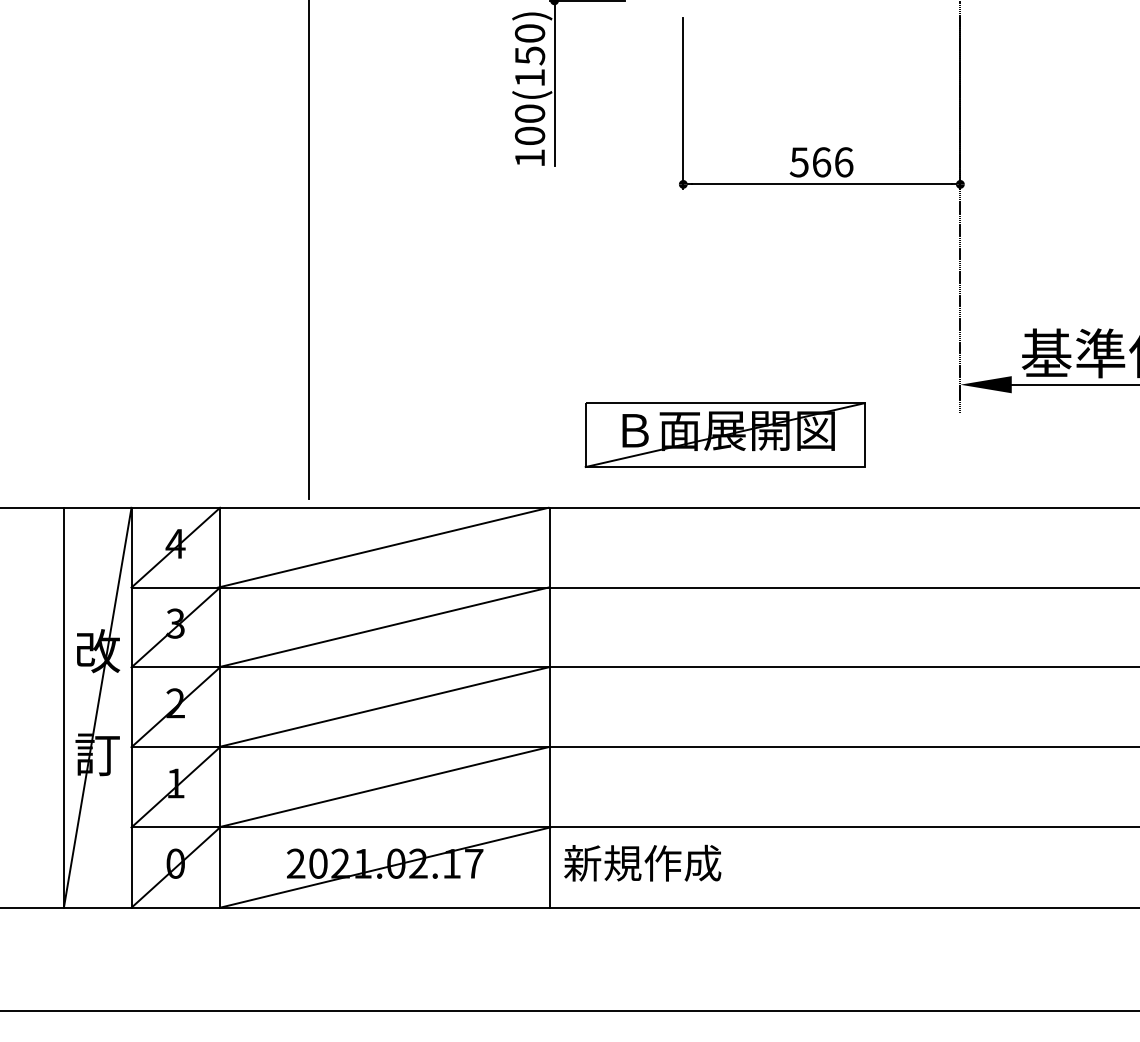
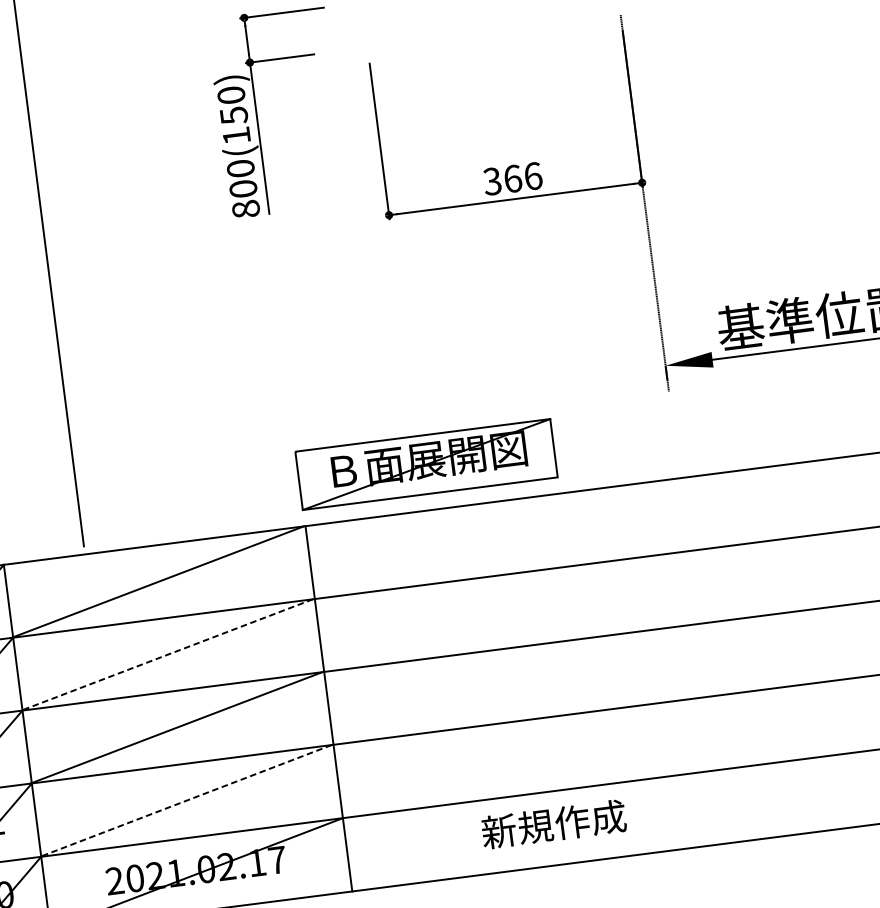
text: (530, 158) -> (246, 209), 100(150) -> 800(150)
text: (799, 162) -> (492, 181), 566 -> 366
part: (724, 434) -> (425, 464), moved
line: (383, 627) -> (167, 655), solid -> dashed
line: (383, 787) -> (185, 801), solid -> dashed
text: (642, 862) -> (553, 823), moved

